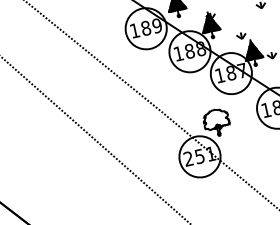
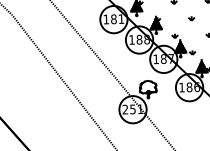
text: (157, 26) -> (121, 19), 189 -> 181

